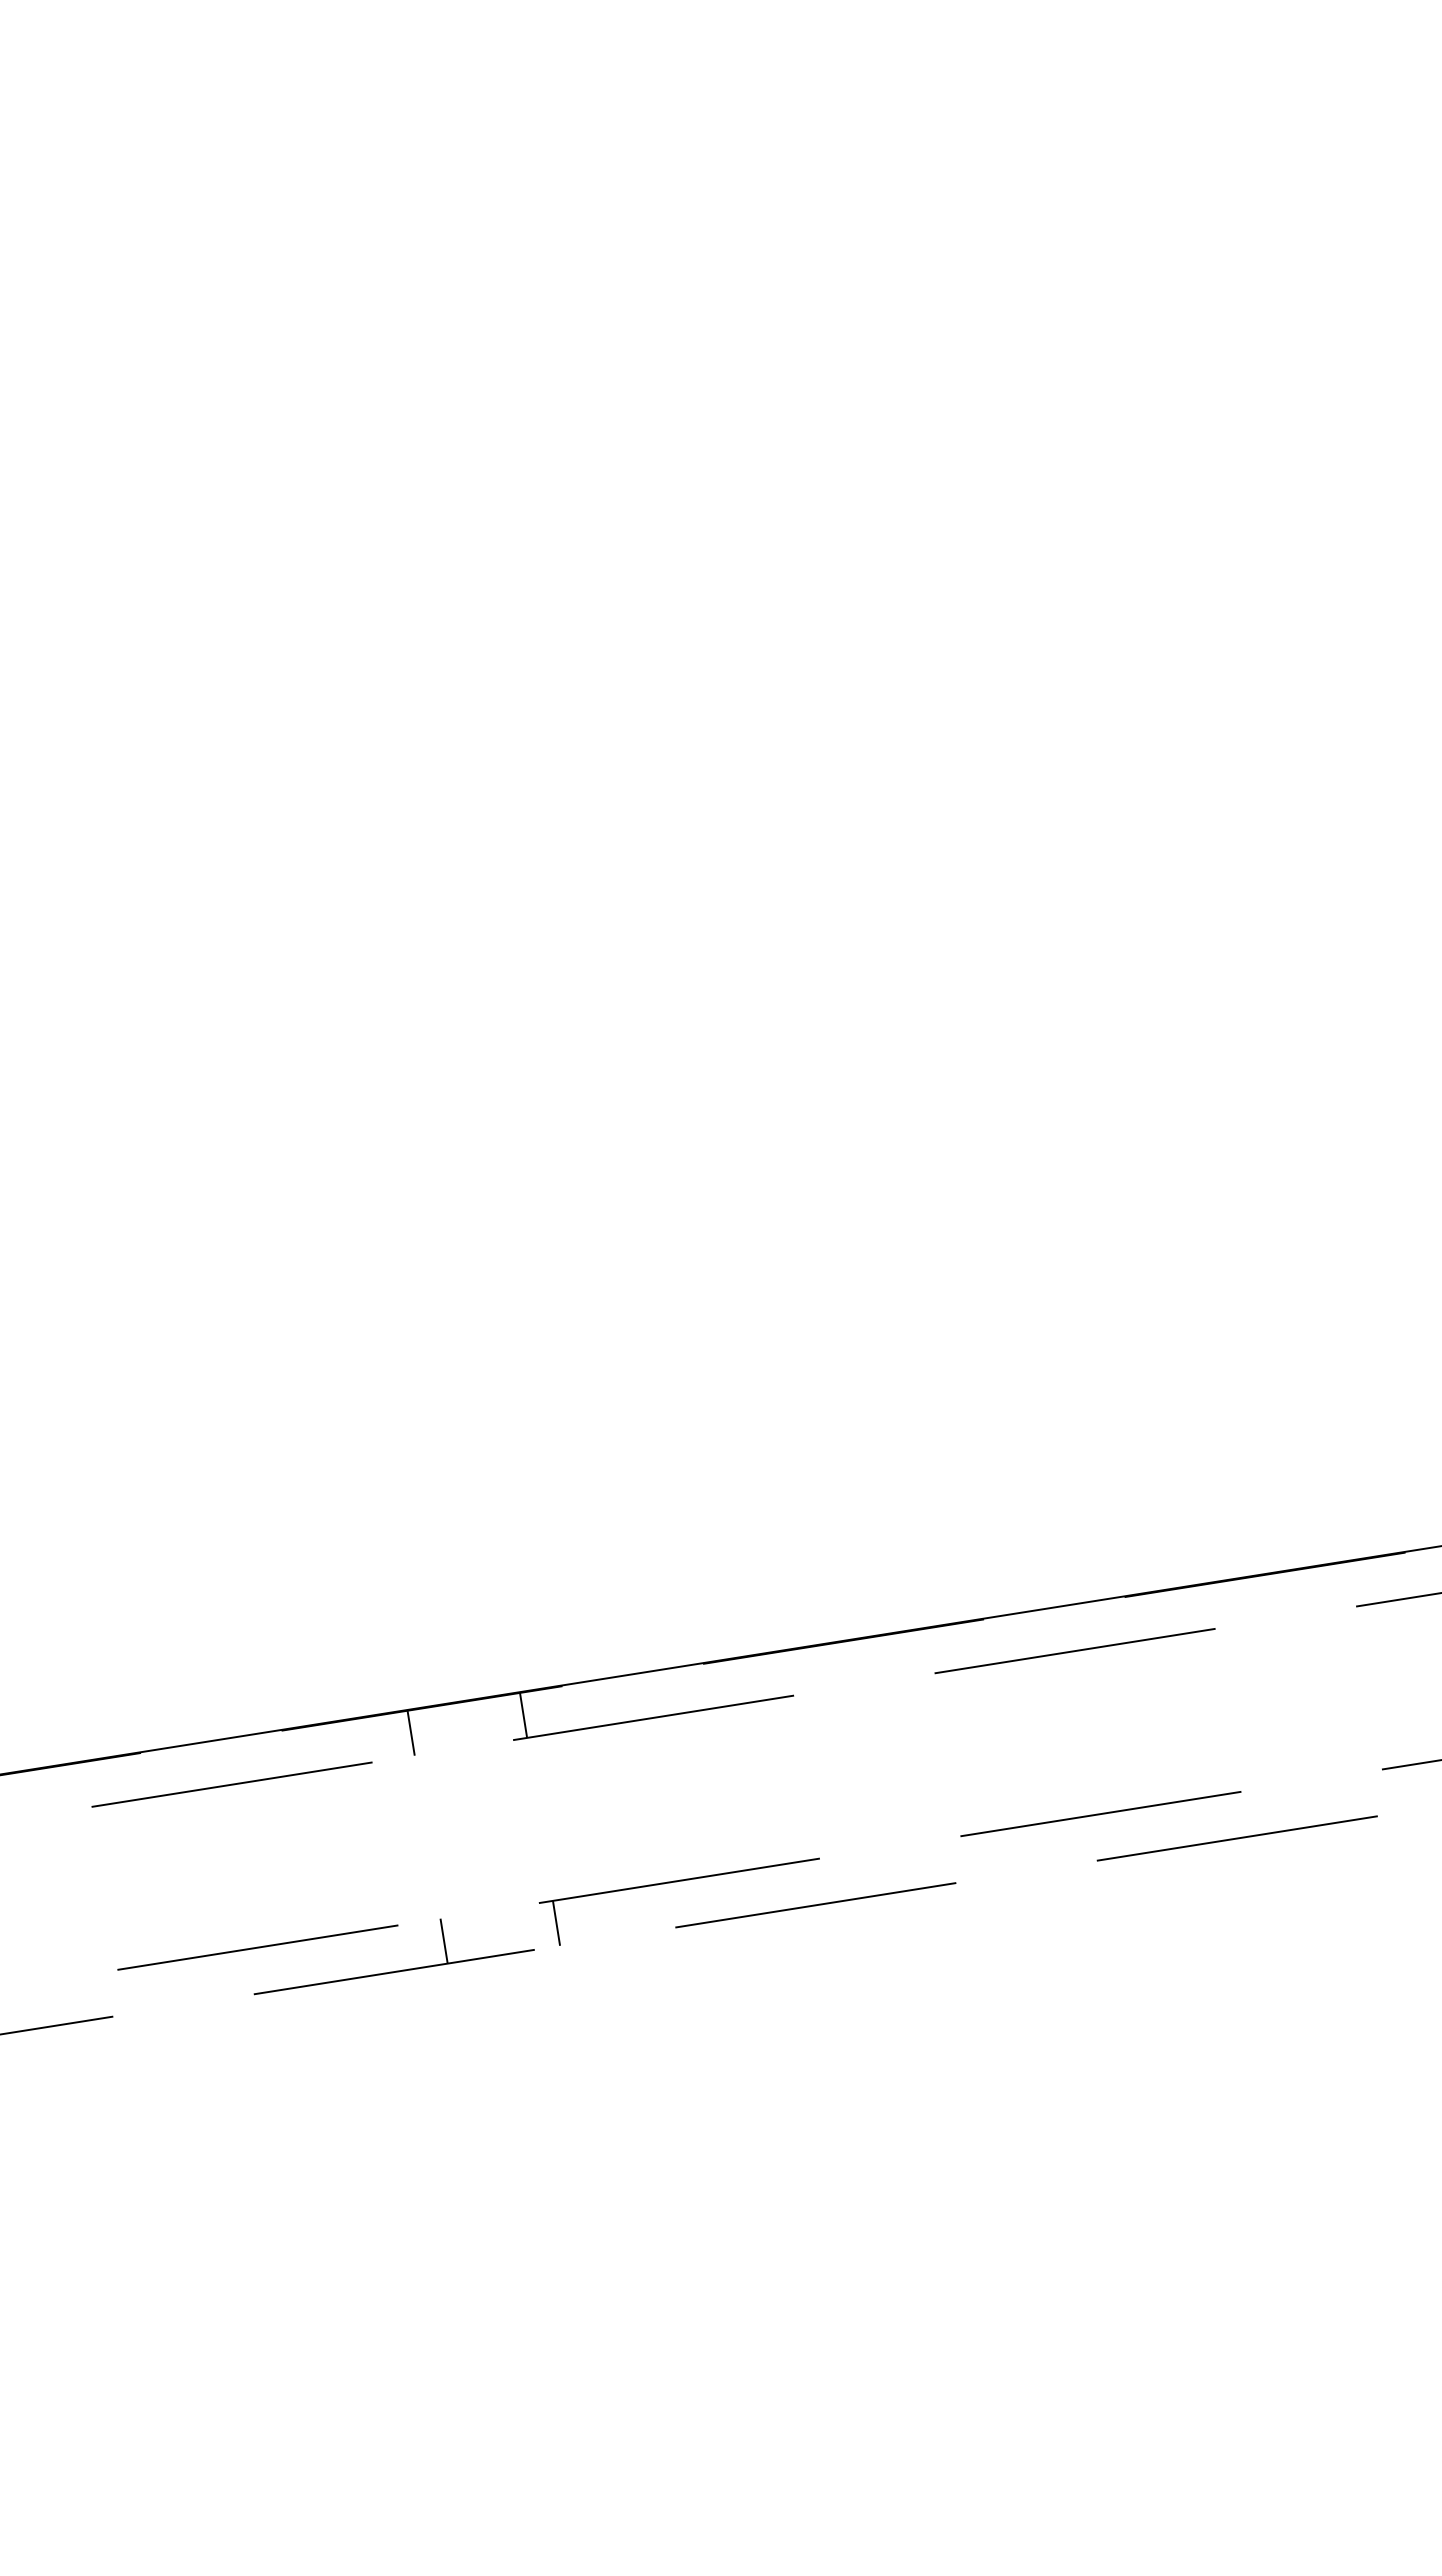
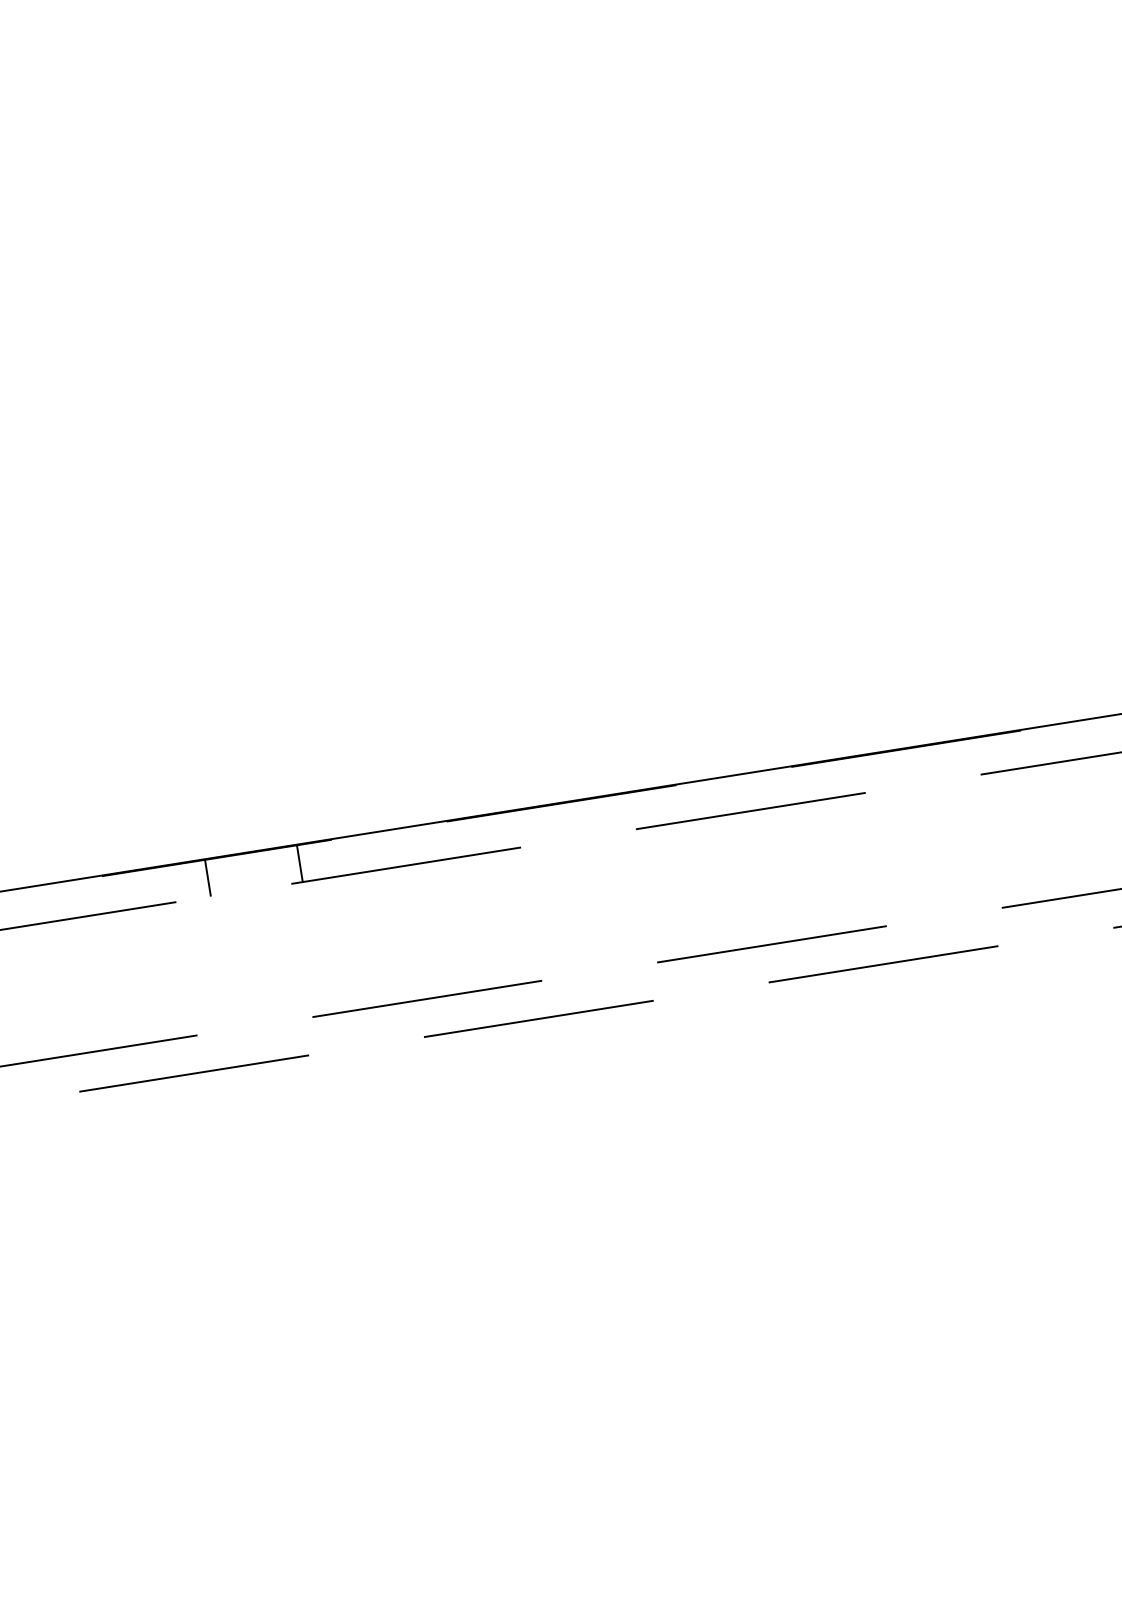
line: (556, 1922) -> (326, 1033), removed
line: (443, 1940) -> (234, 1047), removed

